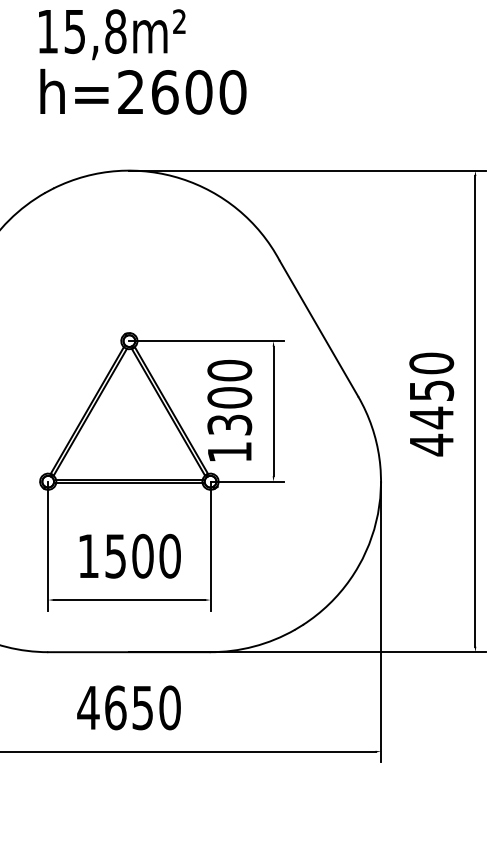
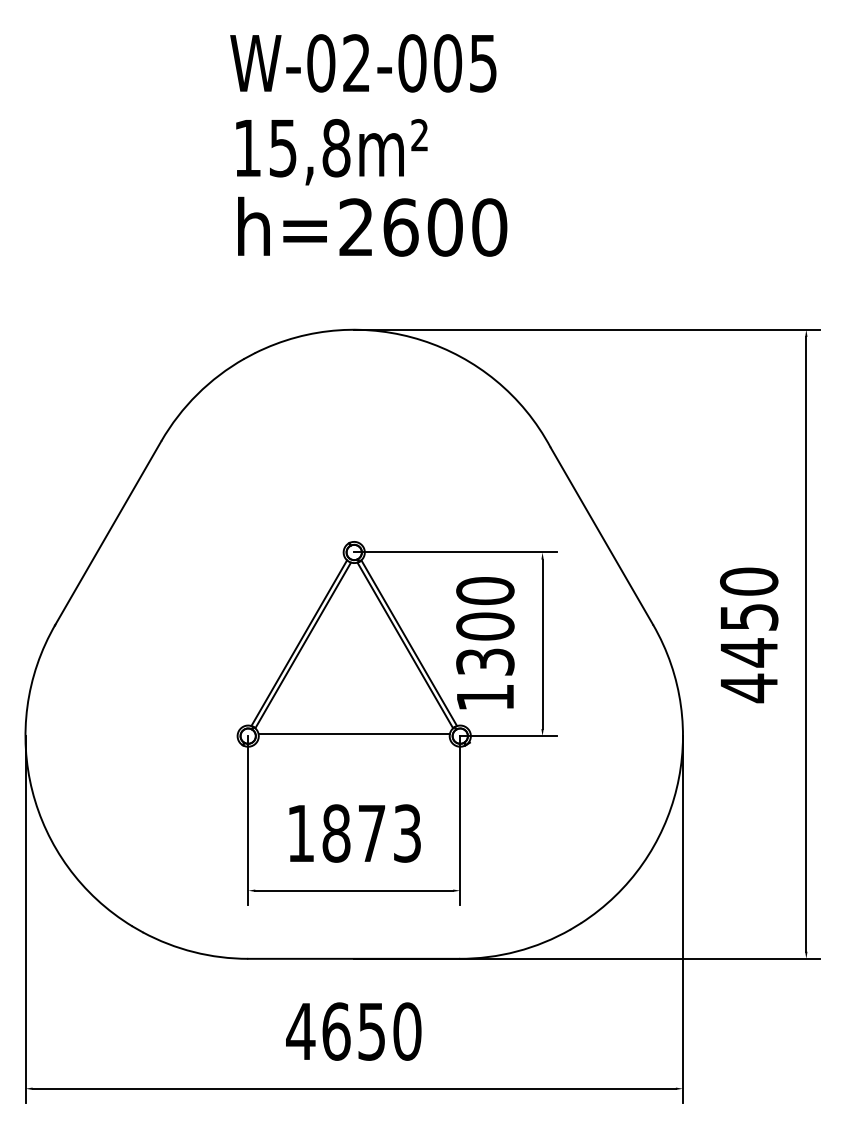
line: (128, 483) -> (353, 738), removed
text: (142, 556) -> (371, 833), 1500 -> 1873

